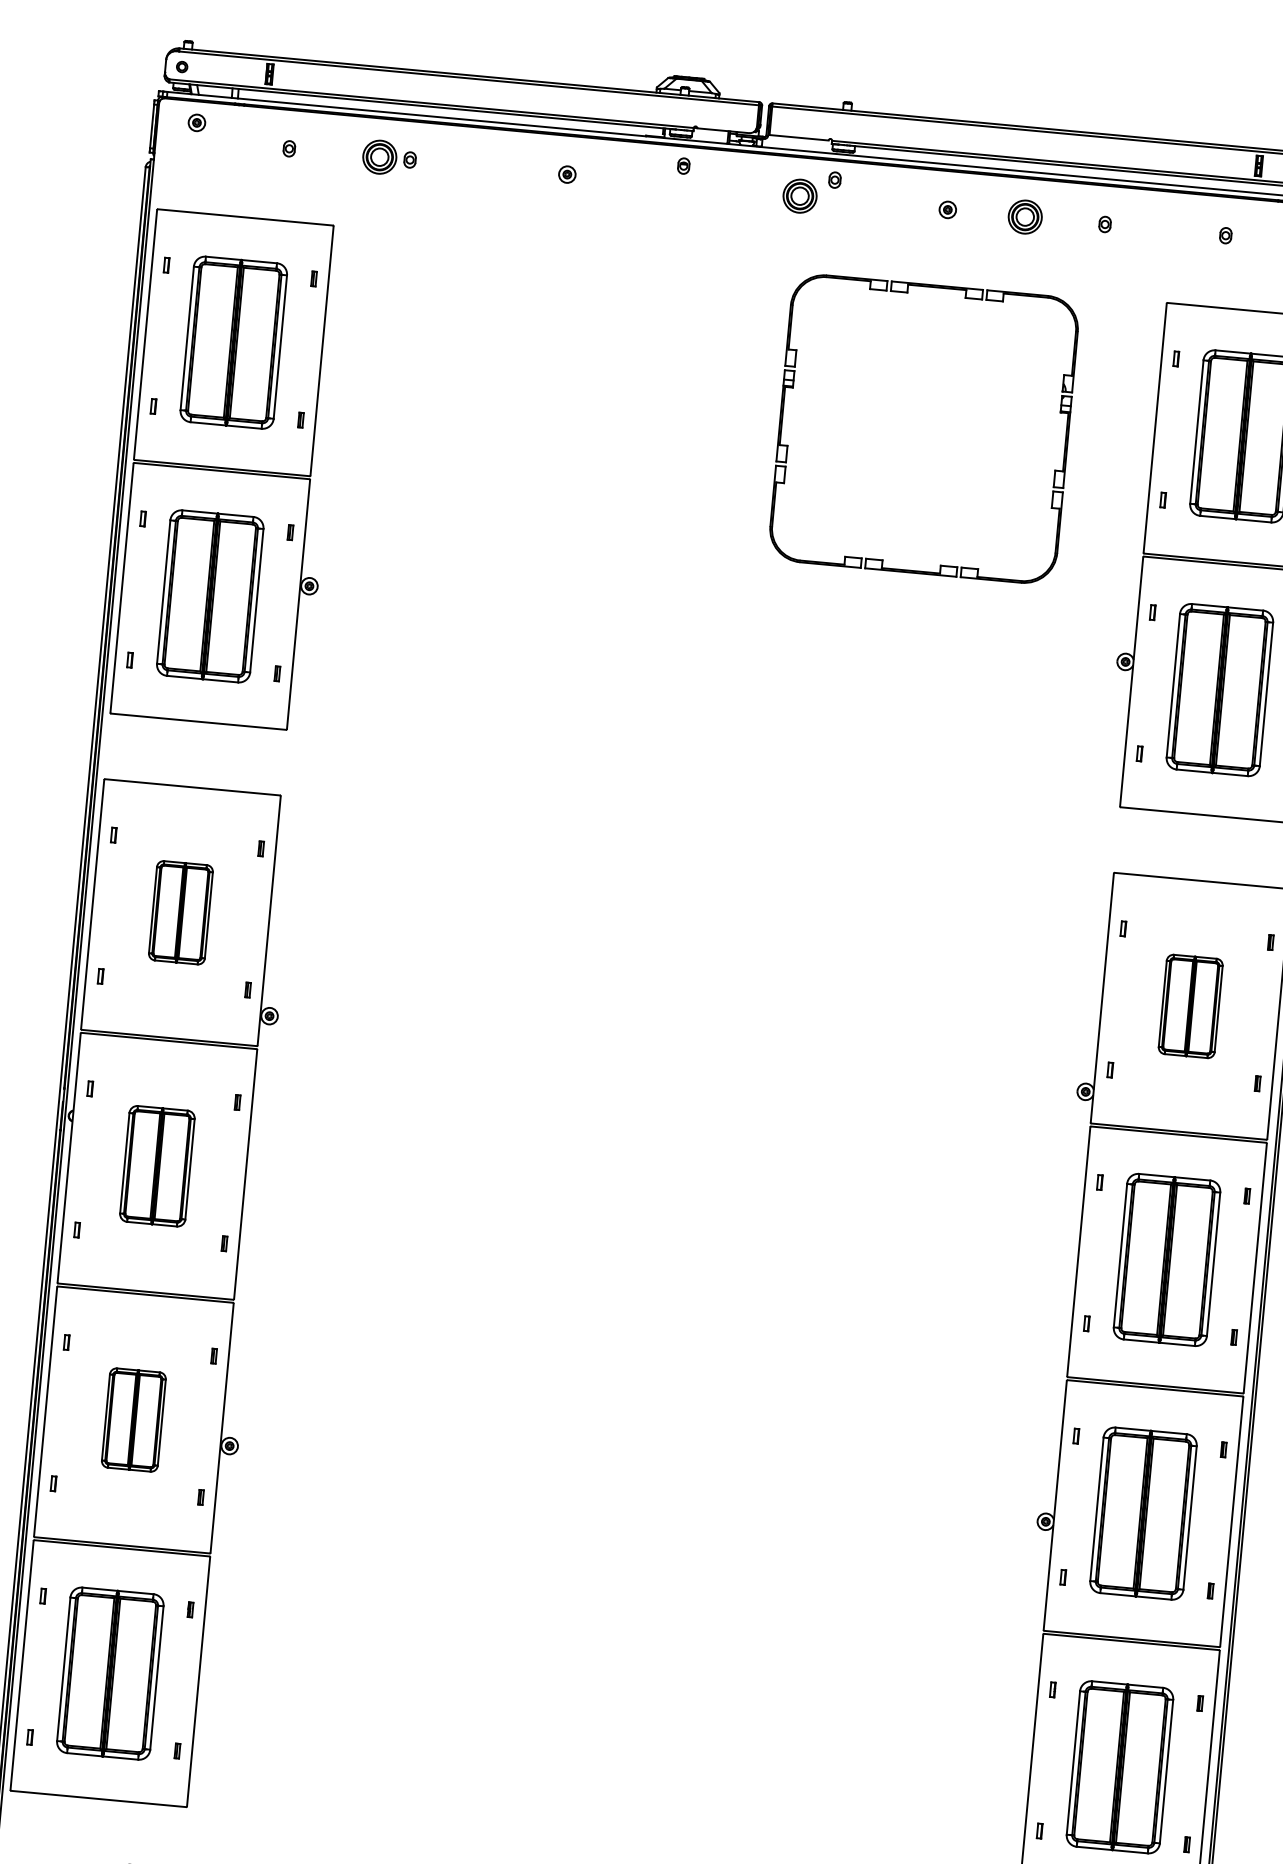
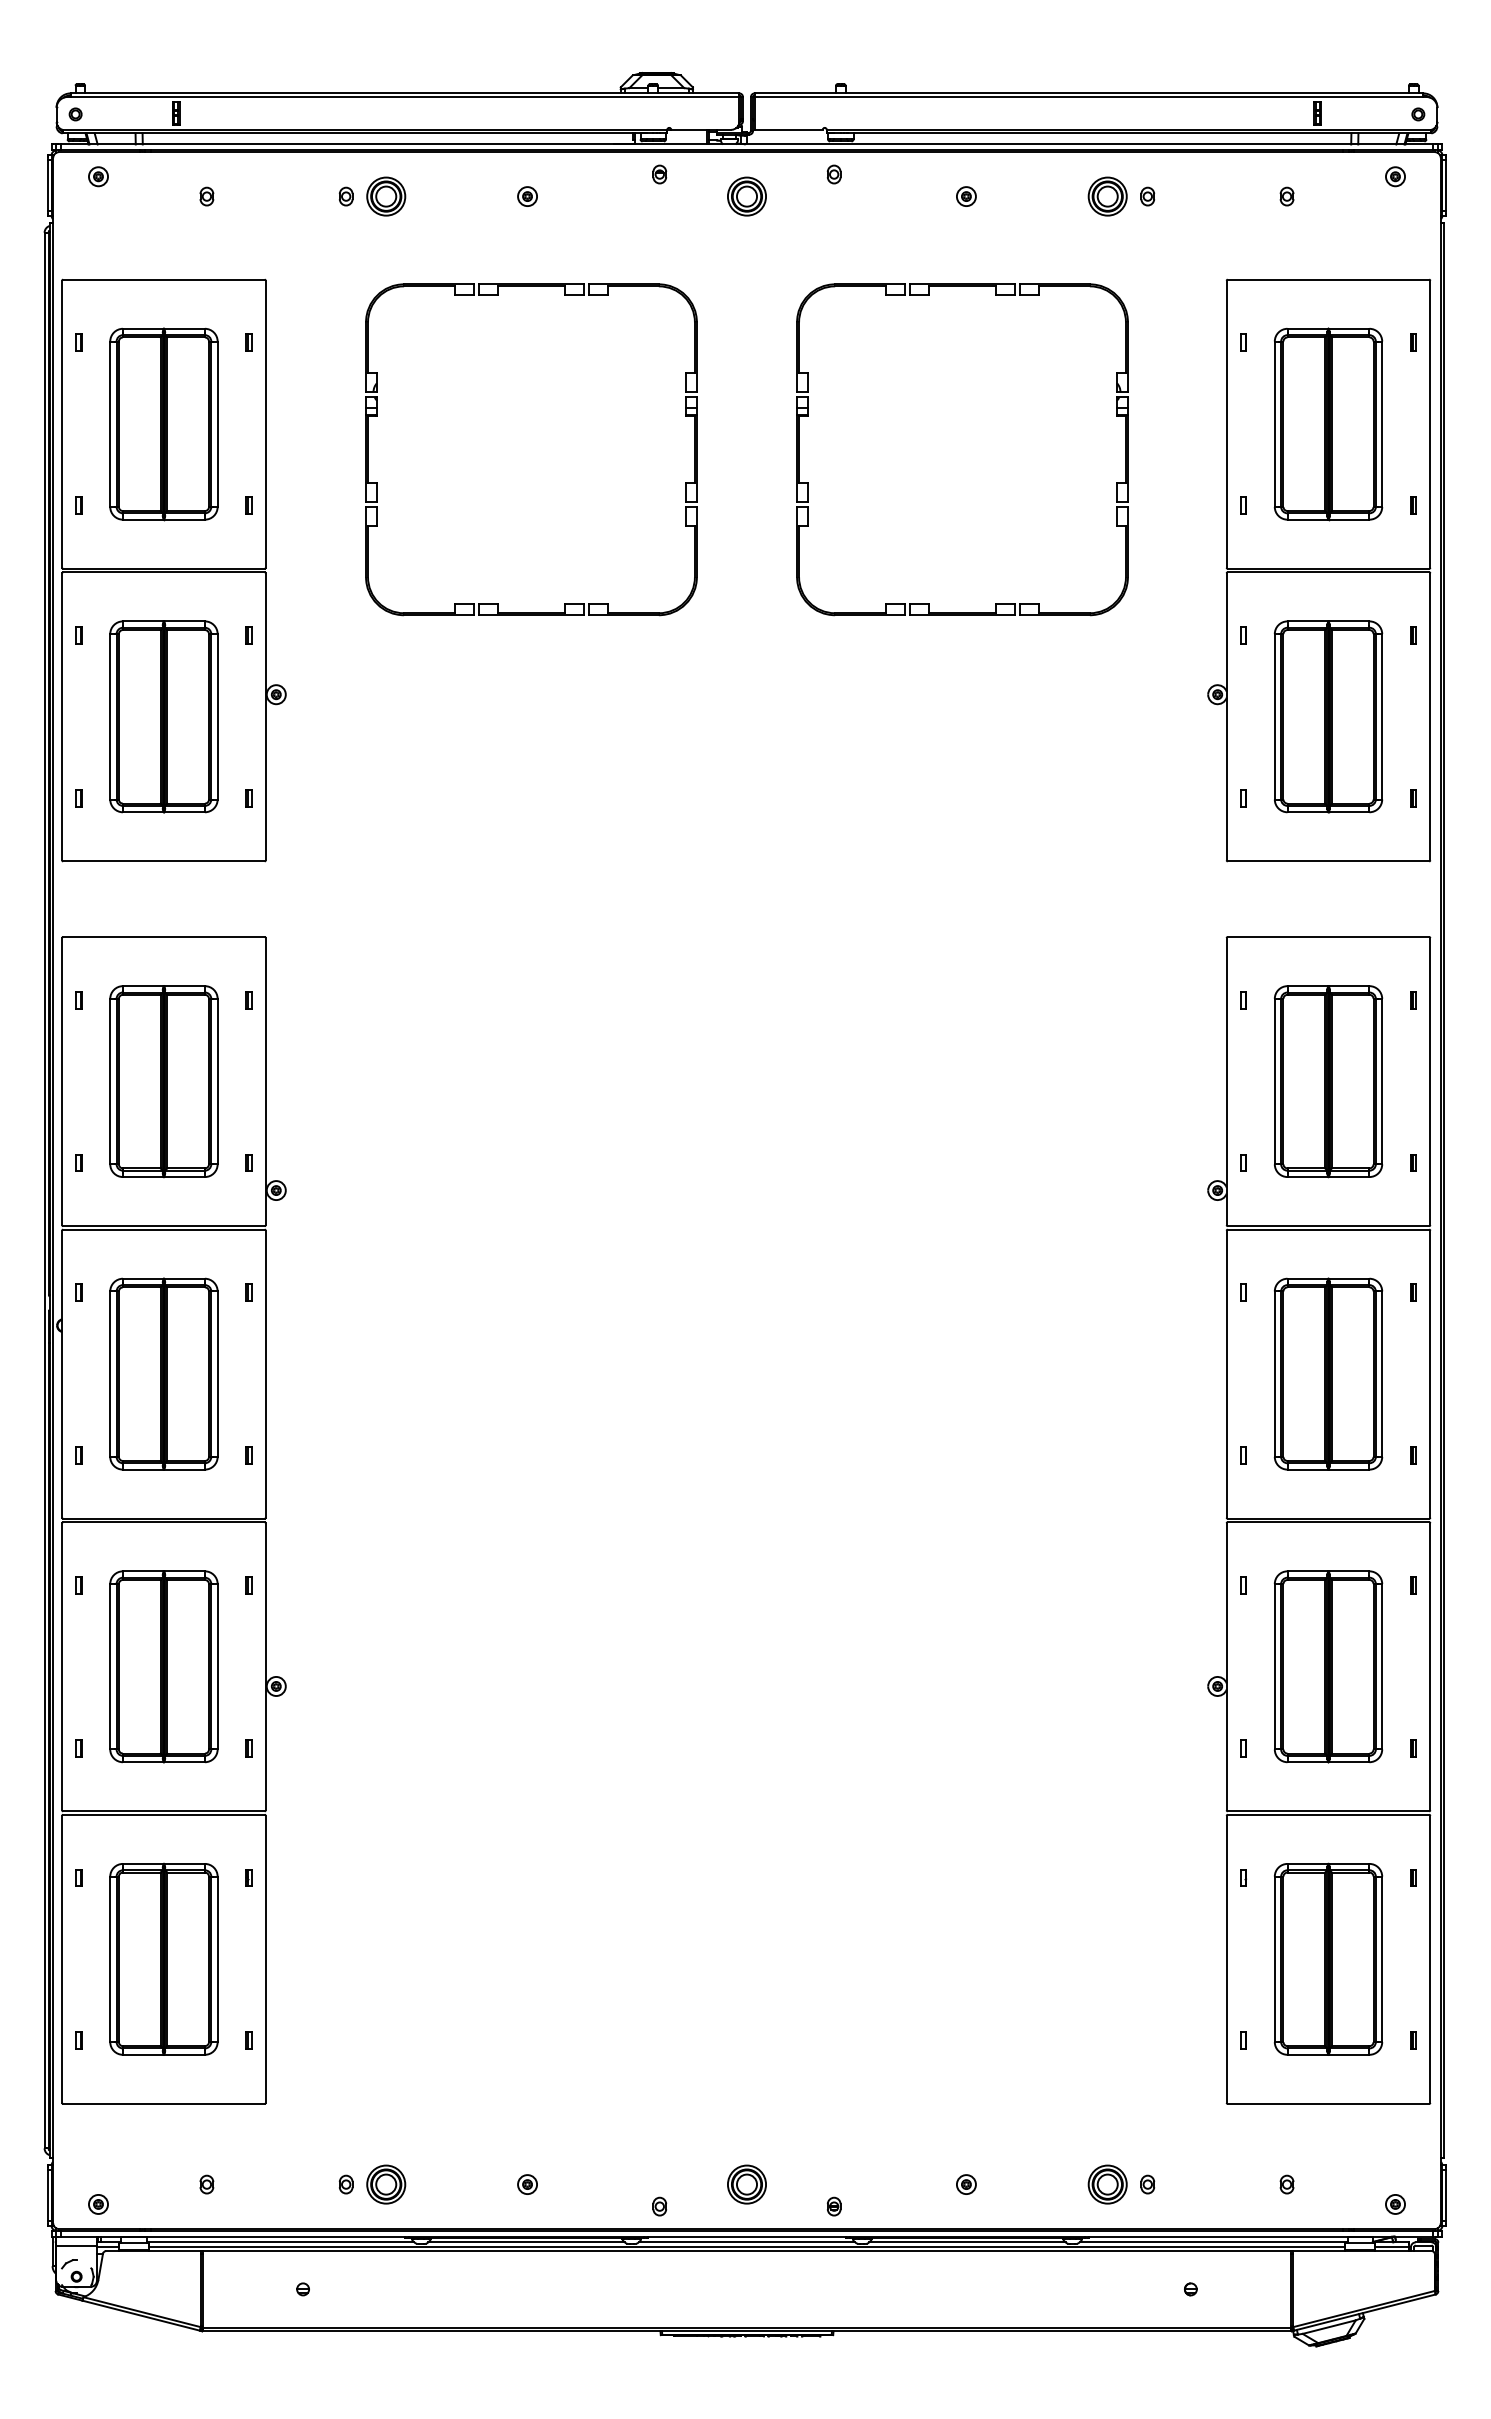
part: (380, 157) -> (386, 196), moved
part: (799, 196) -> (746, 196), moved
part: (1025, 217) -> (1107, 196), moved
part: (534, 258) -> (498, 295), added
part: (180, 912) -> (163, 1081), size x1.67
part: (1190, 1006) -> (1328, 1081), size x1.67
part: (157, 1165) -> (163, 1373), size x1.43
part: (133, 1419) -> (163, 1666), size x1.67

